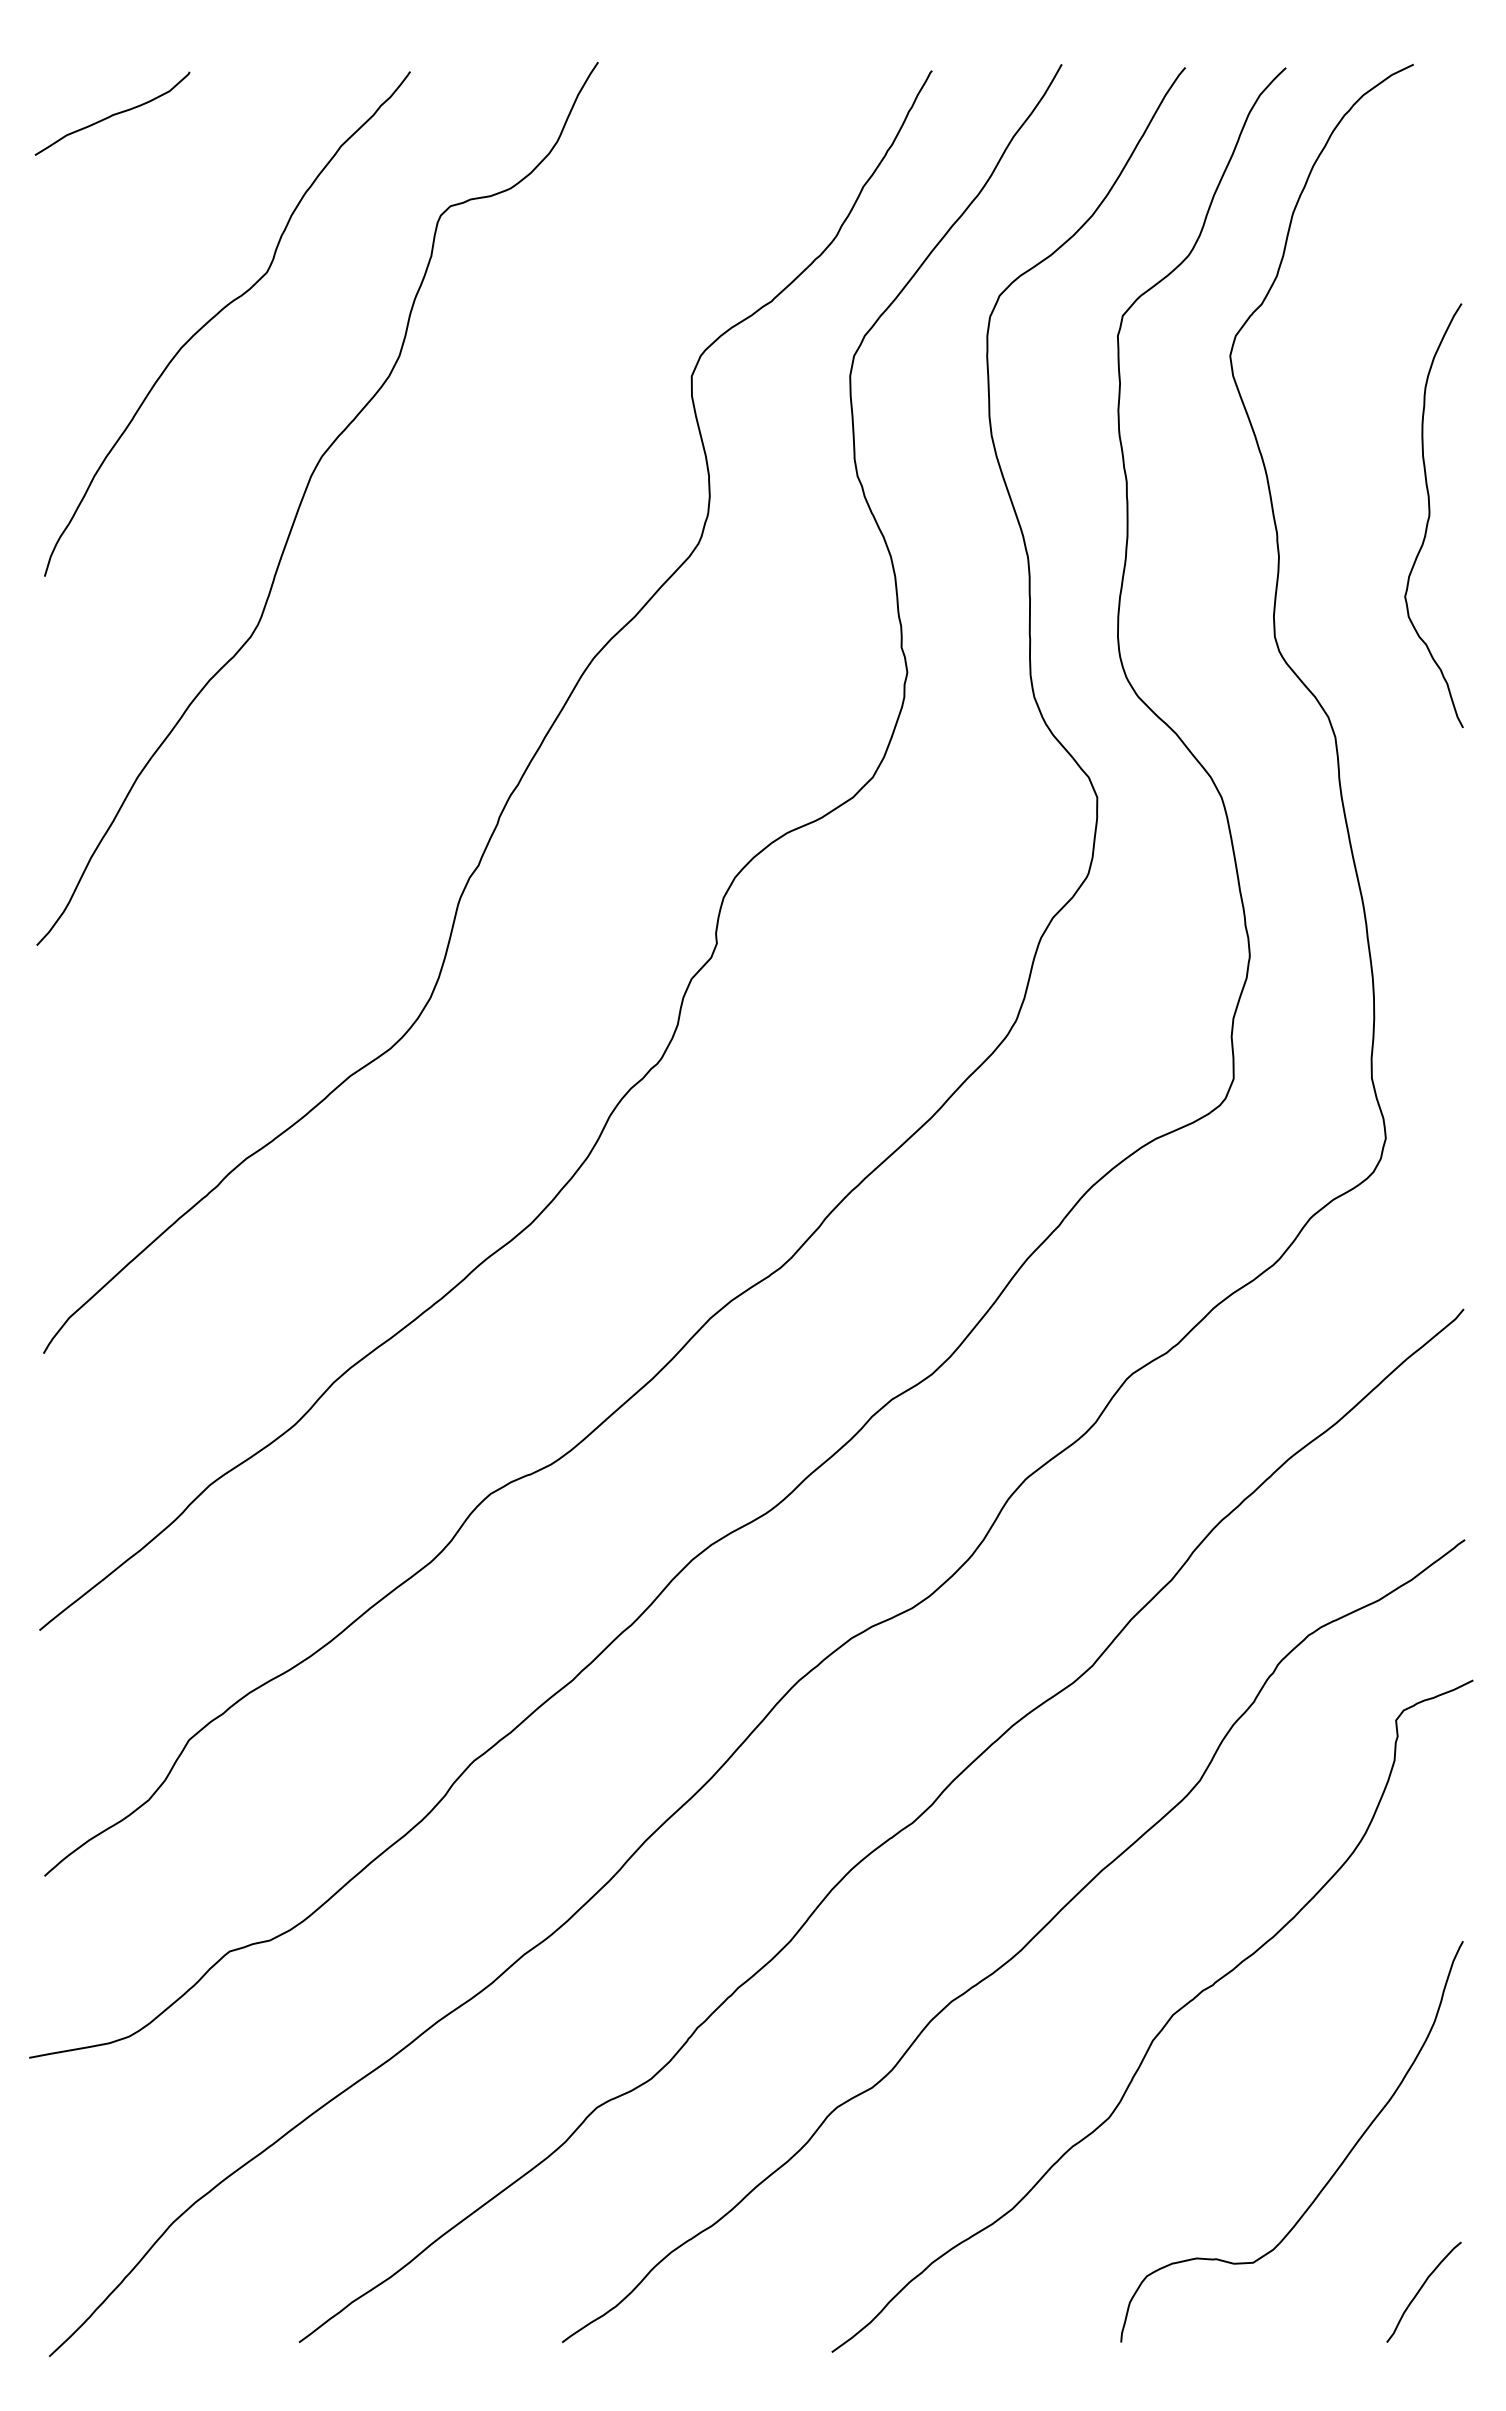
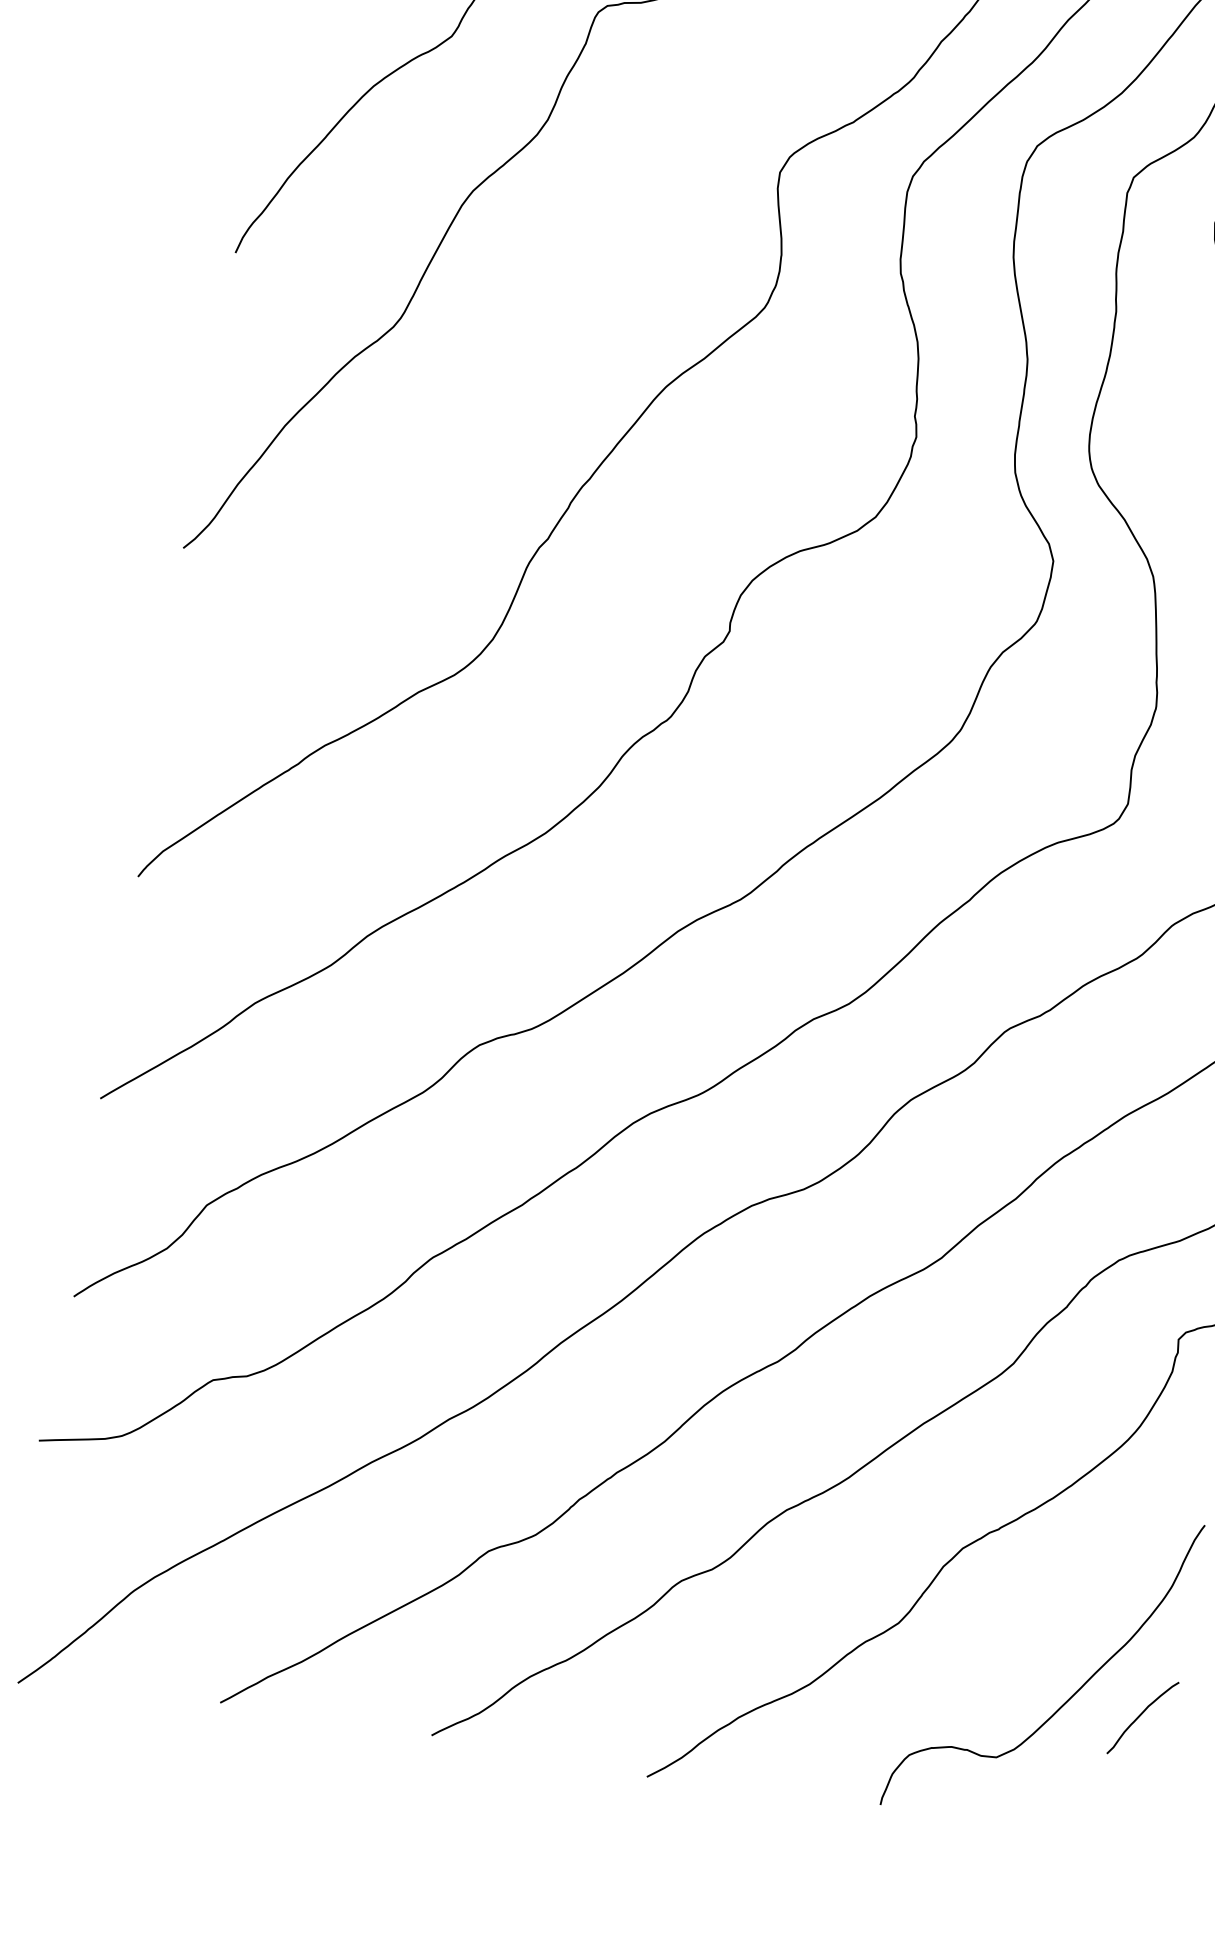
curve: (1421, 2289) -> (1141, 1715), moved

